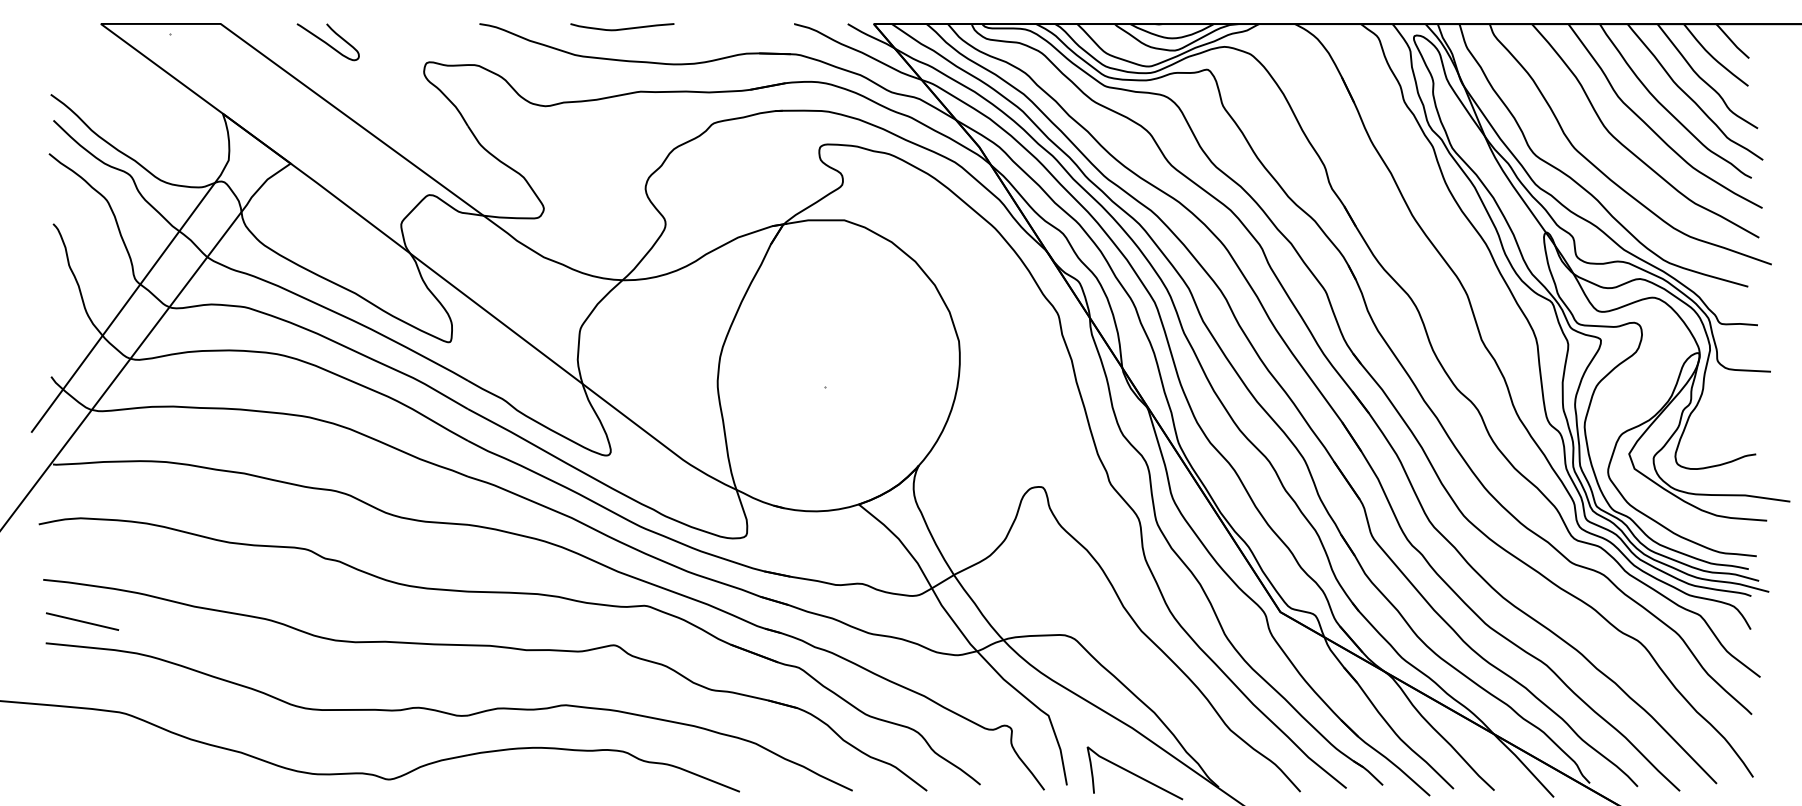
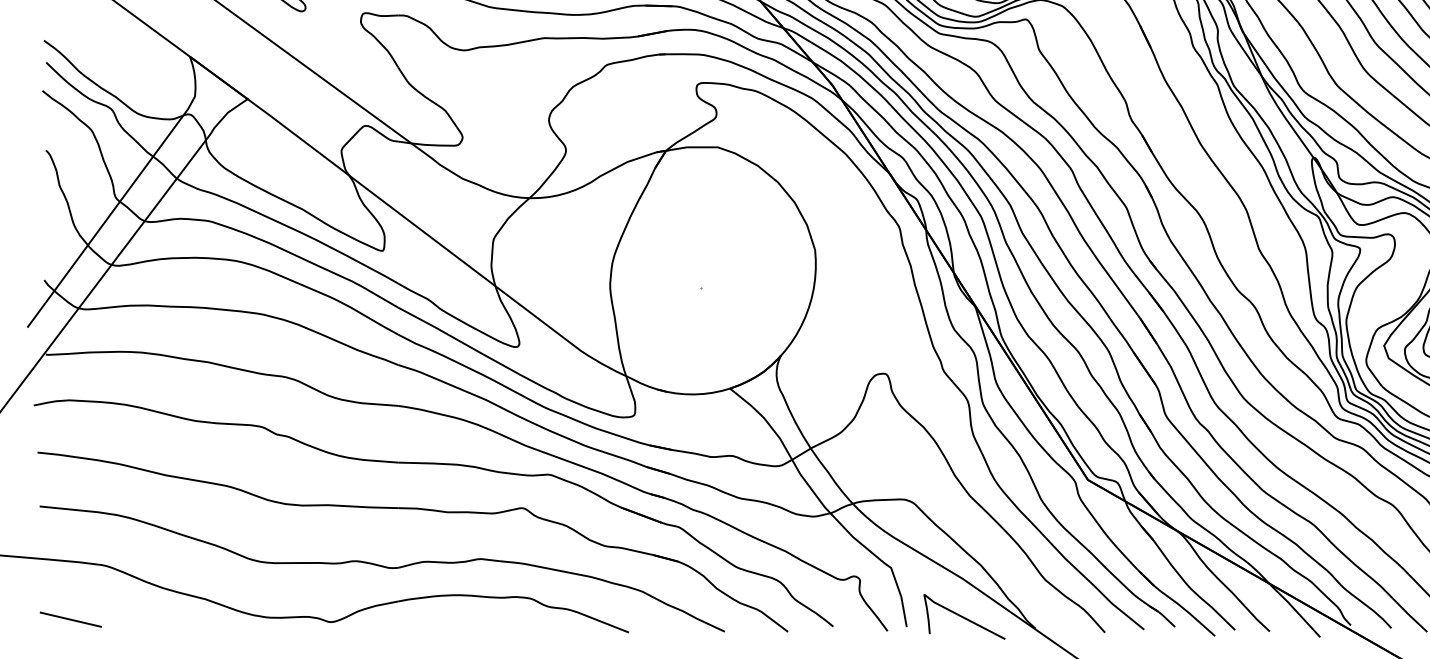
line: (82, 621) -> (70, 619), moved

